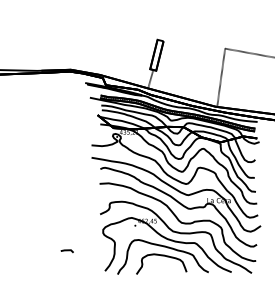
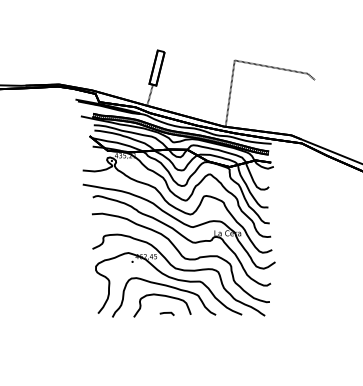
line: (66, 250) -> (166, 313), moved

